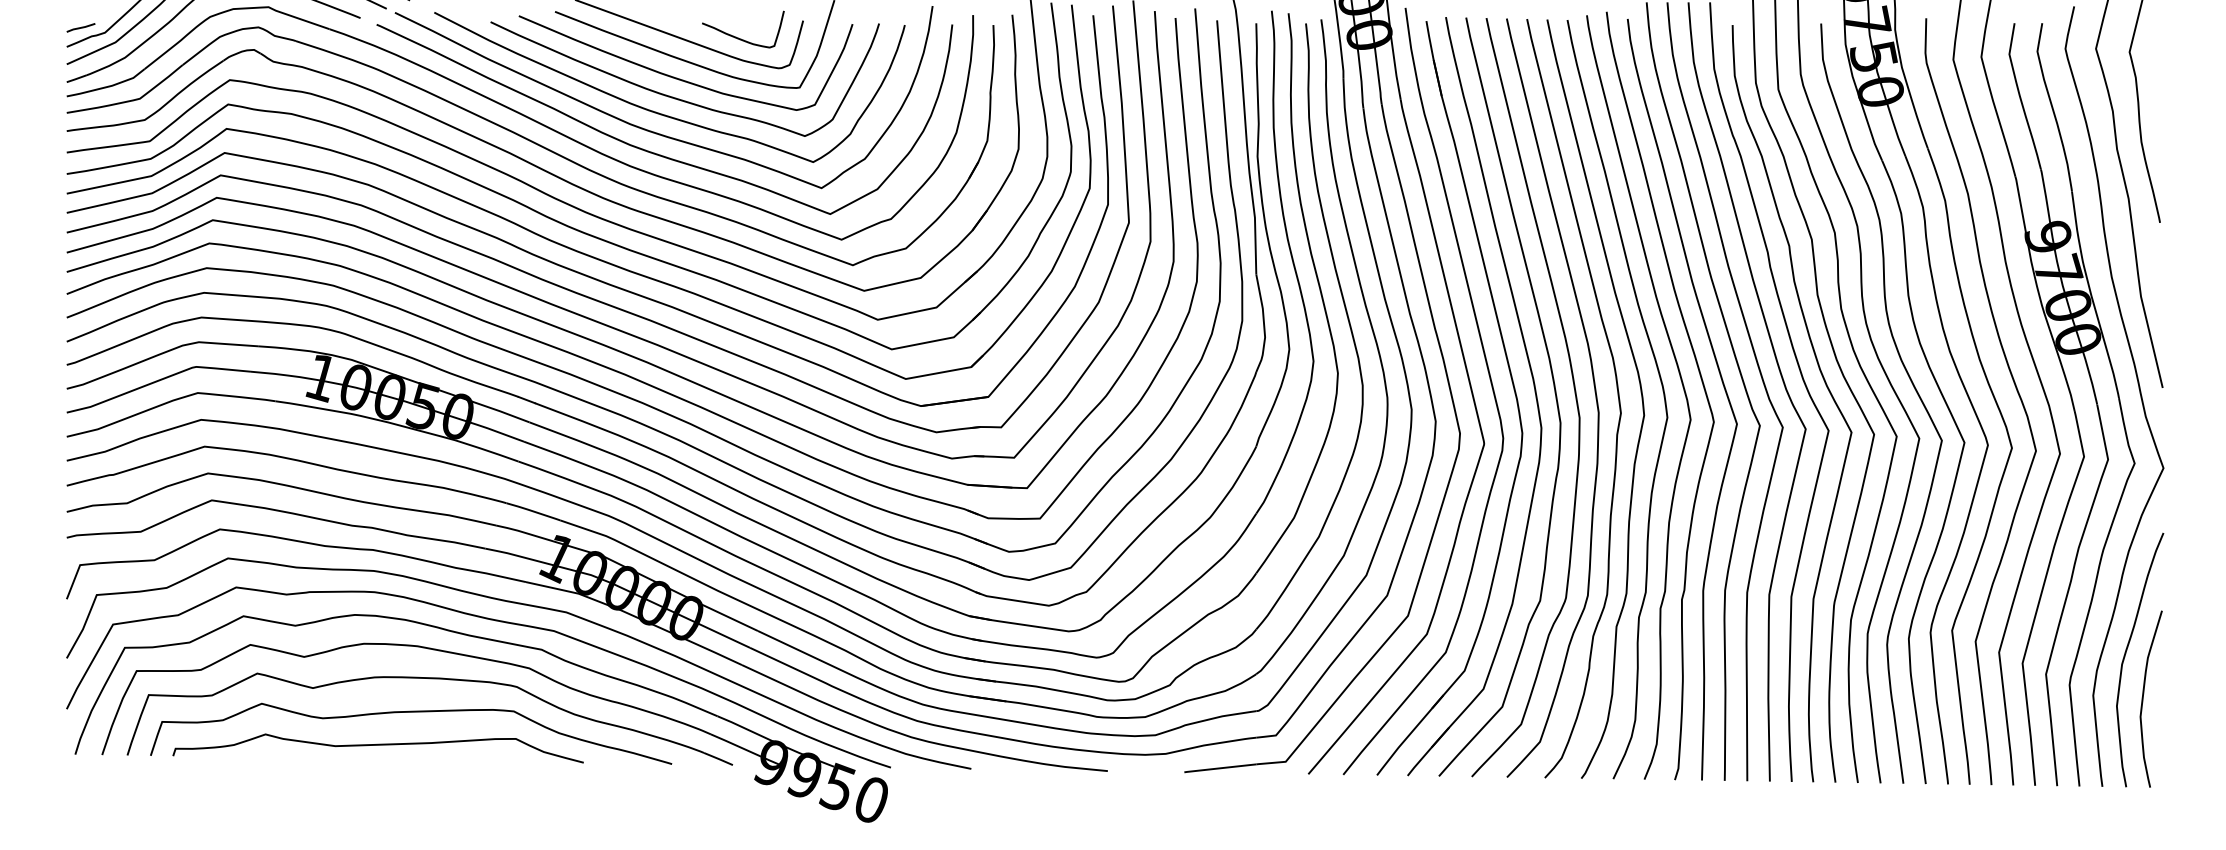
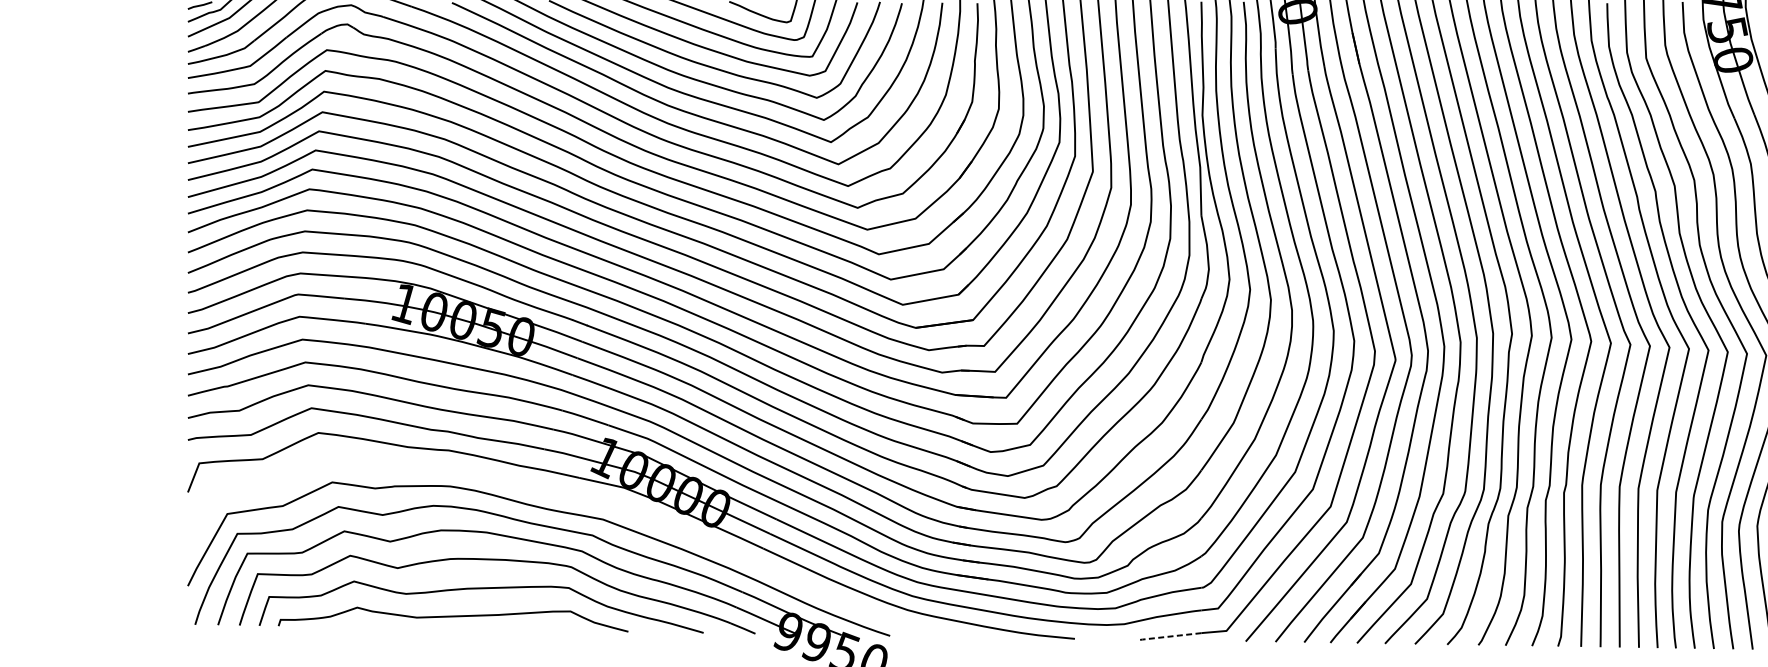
curve: (529, 606) -> (582, 498), removed
line: (1220, 768) -> (1170, 636), solid -> dashed

